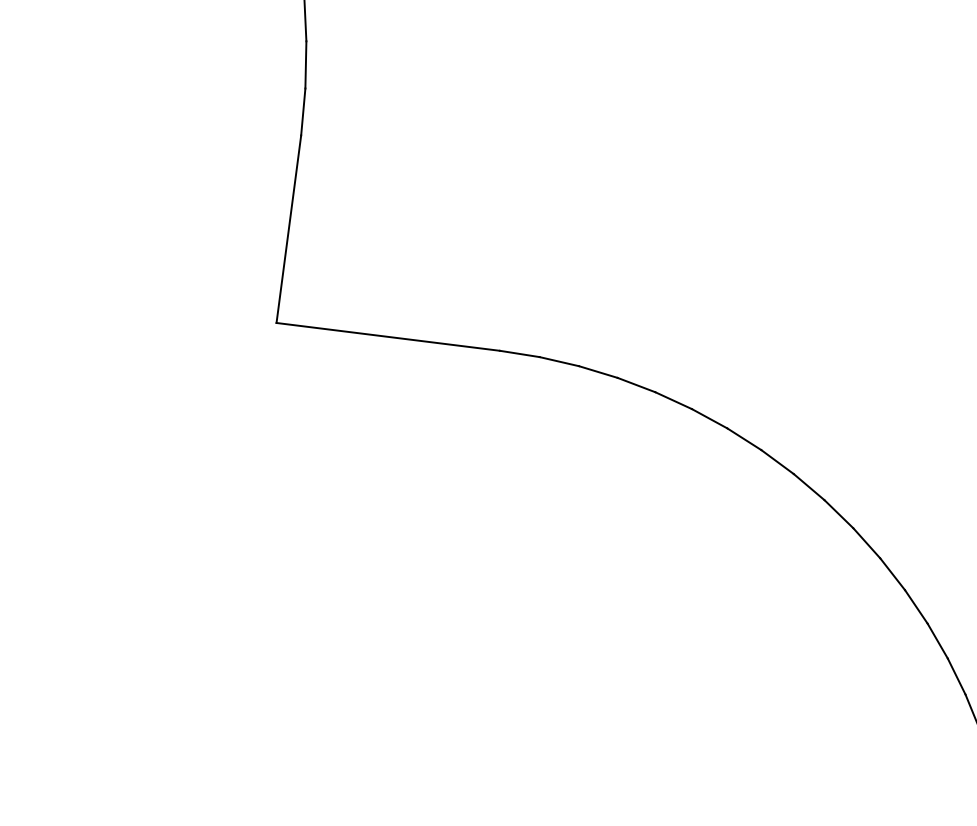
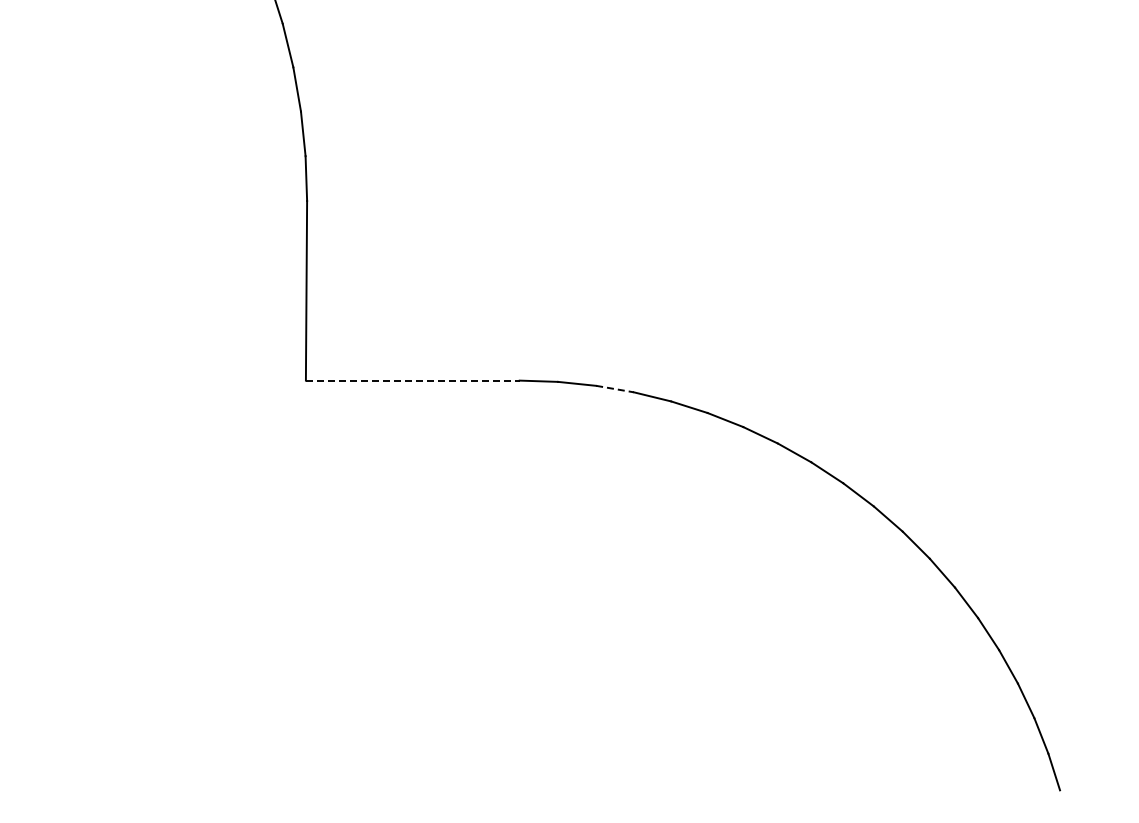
line: (387, 336) -> (412, 380), solid -> dashed
line: (598, 372) -> (615, 389), solid -> dashed

